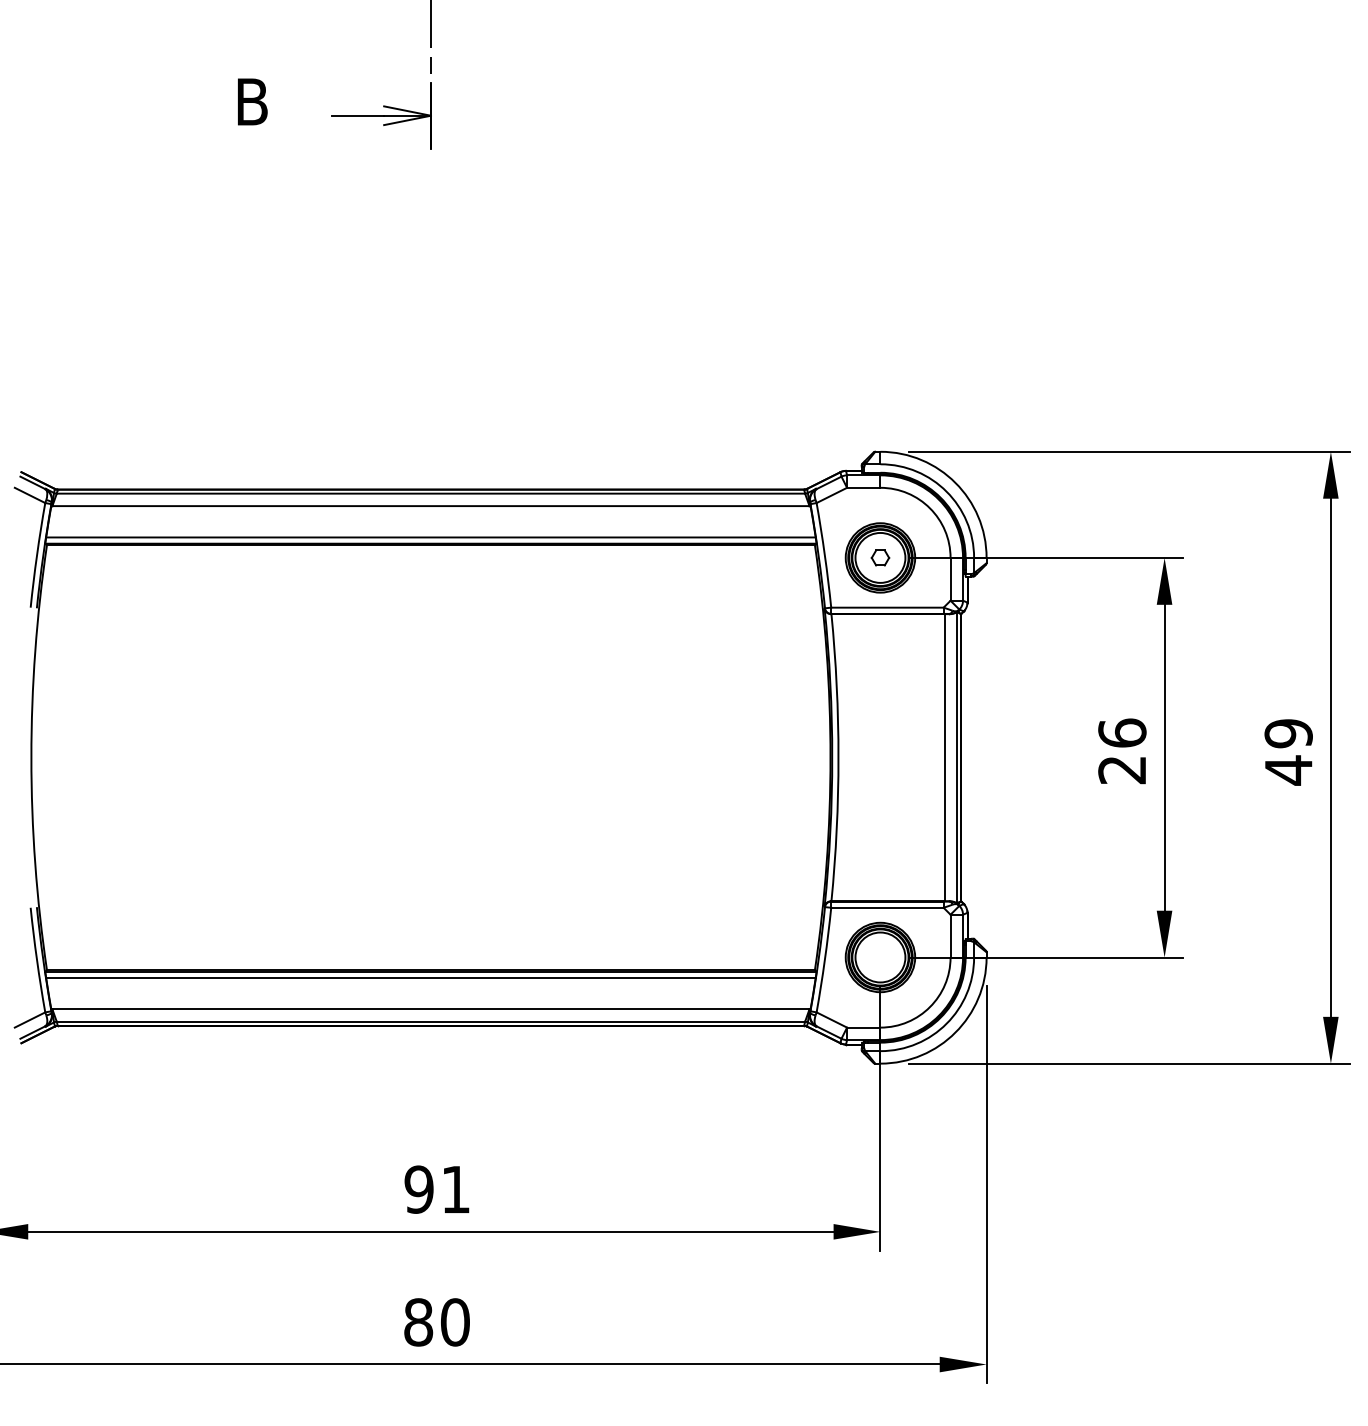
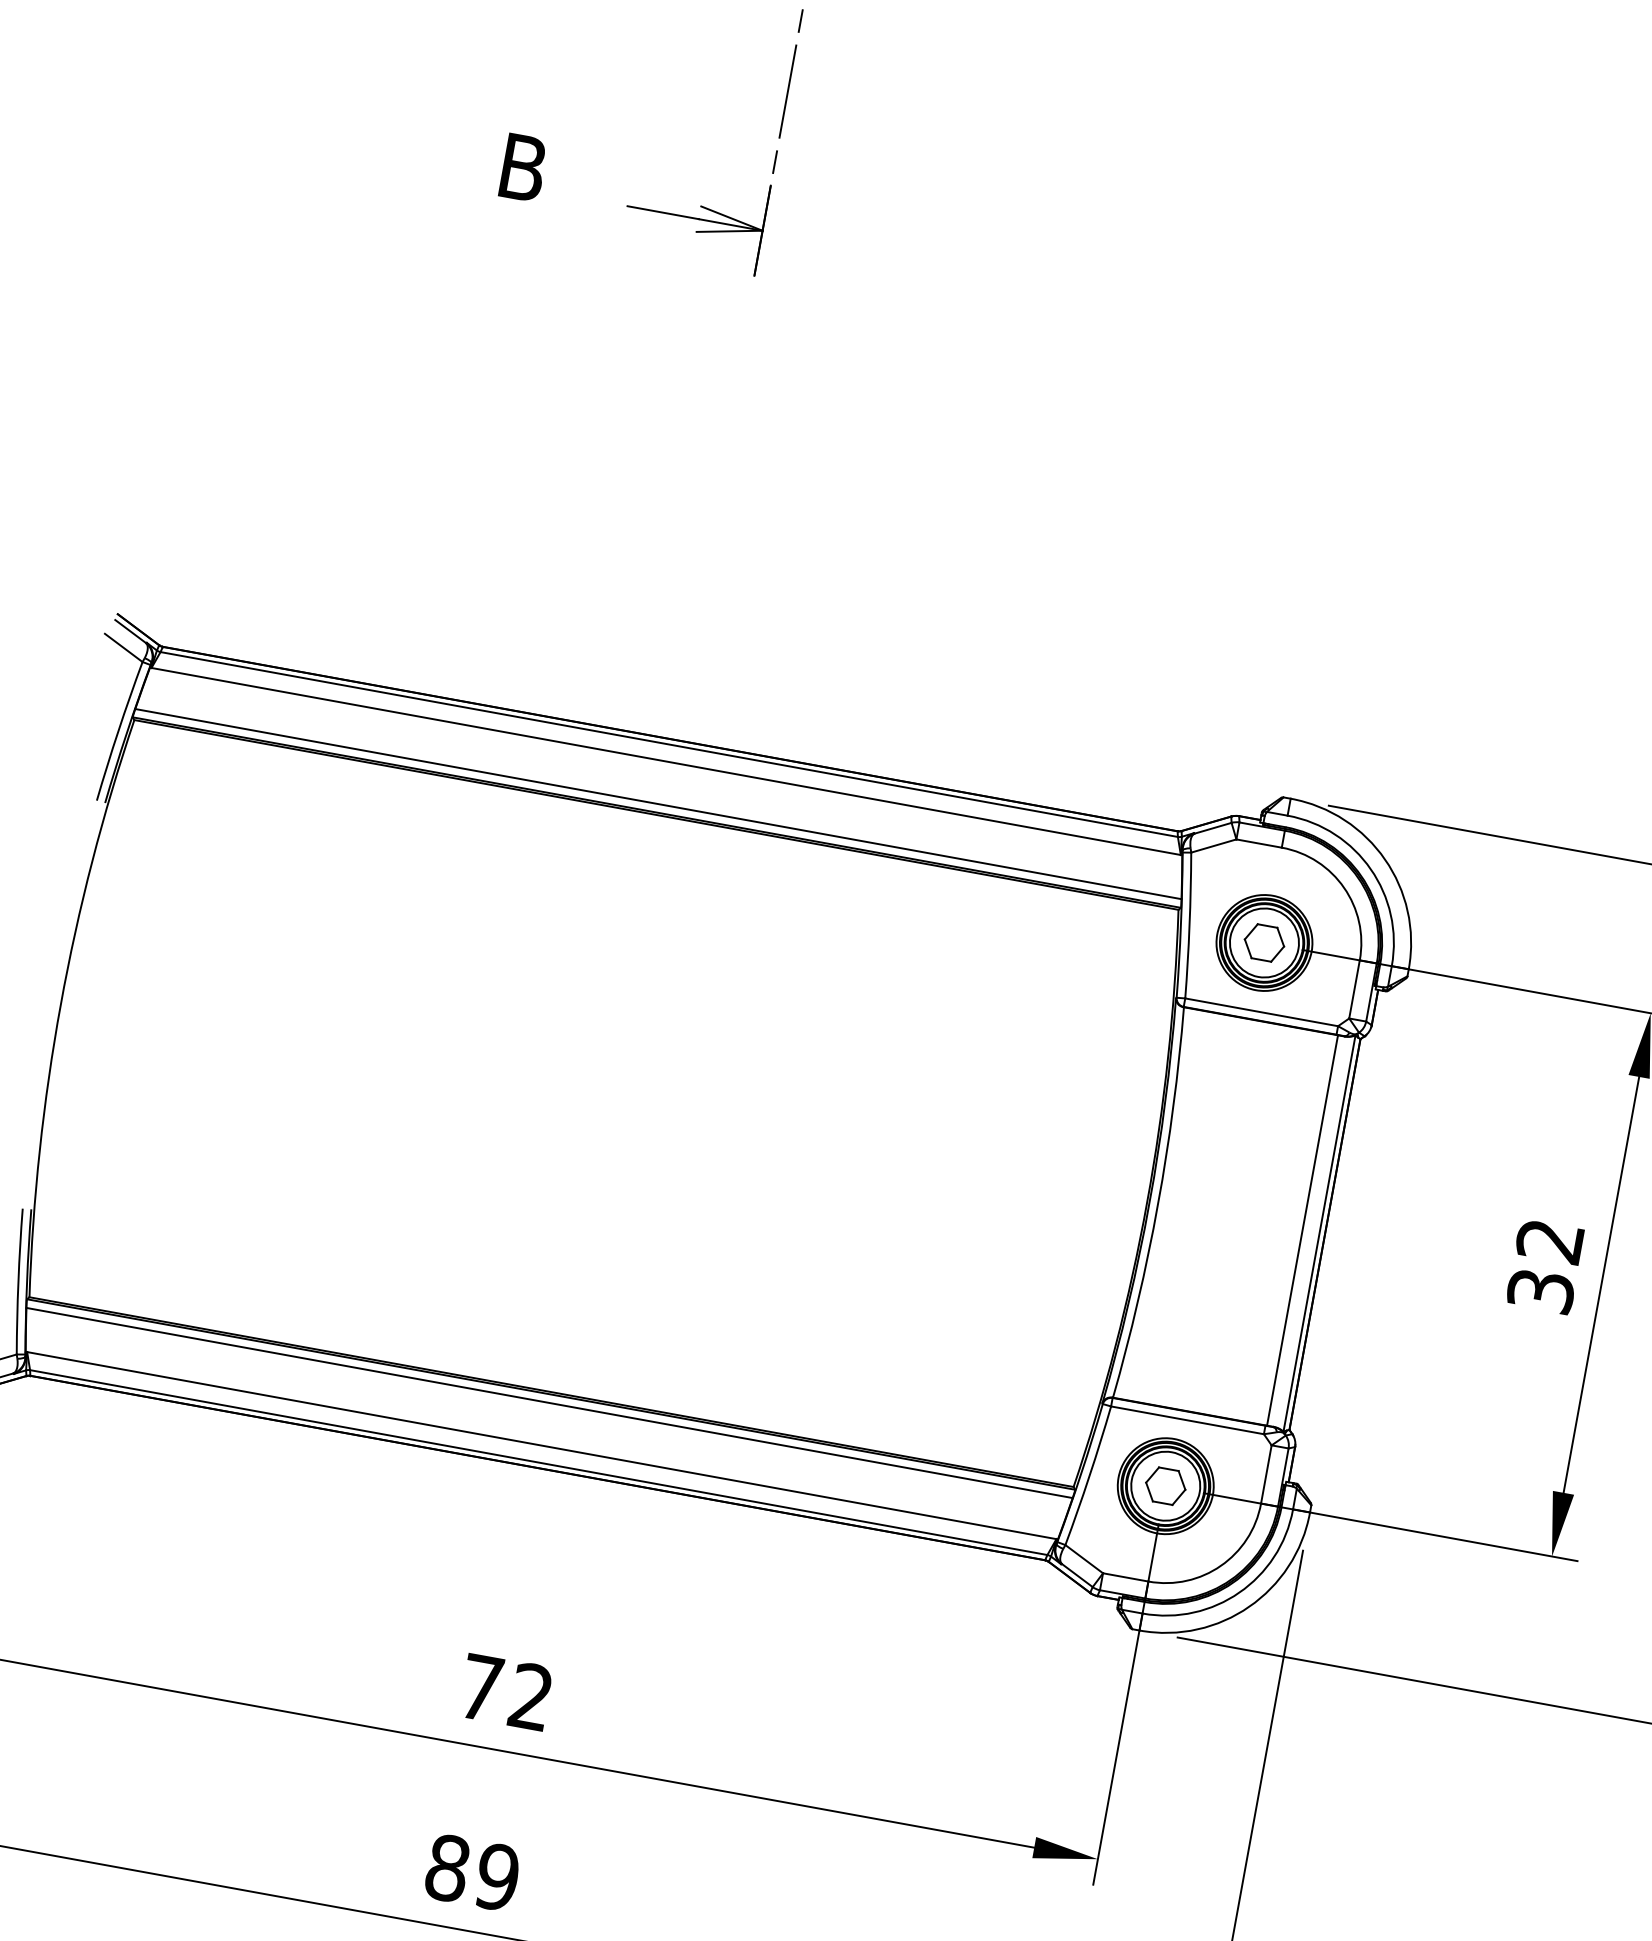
part: (880, 557) -> (1264, 942), size x1.67
text: (1122, 751) -> (1545, 1265), 26 -> 32
part: (879, 957) -> (1164, 1485), added
text: (436, 1189) -> (504, 1691), 91 -> 72
text: (454, 1322) -> (496, 1877), 80 -> 89

